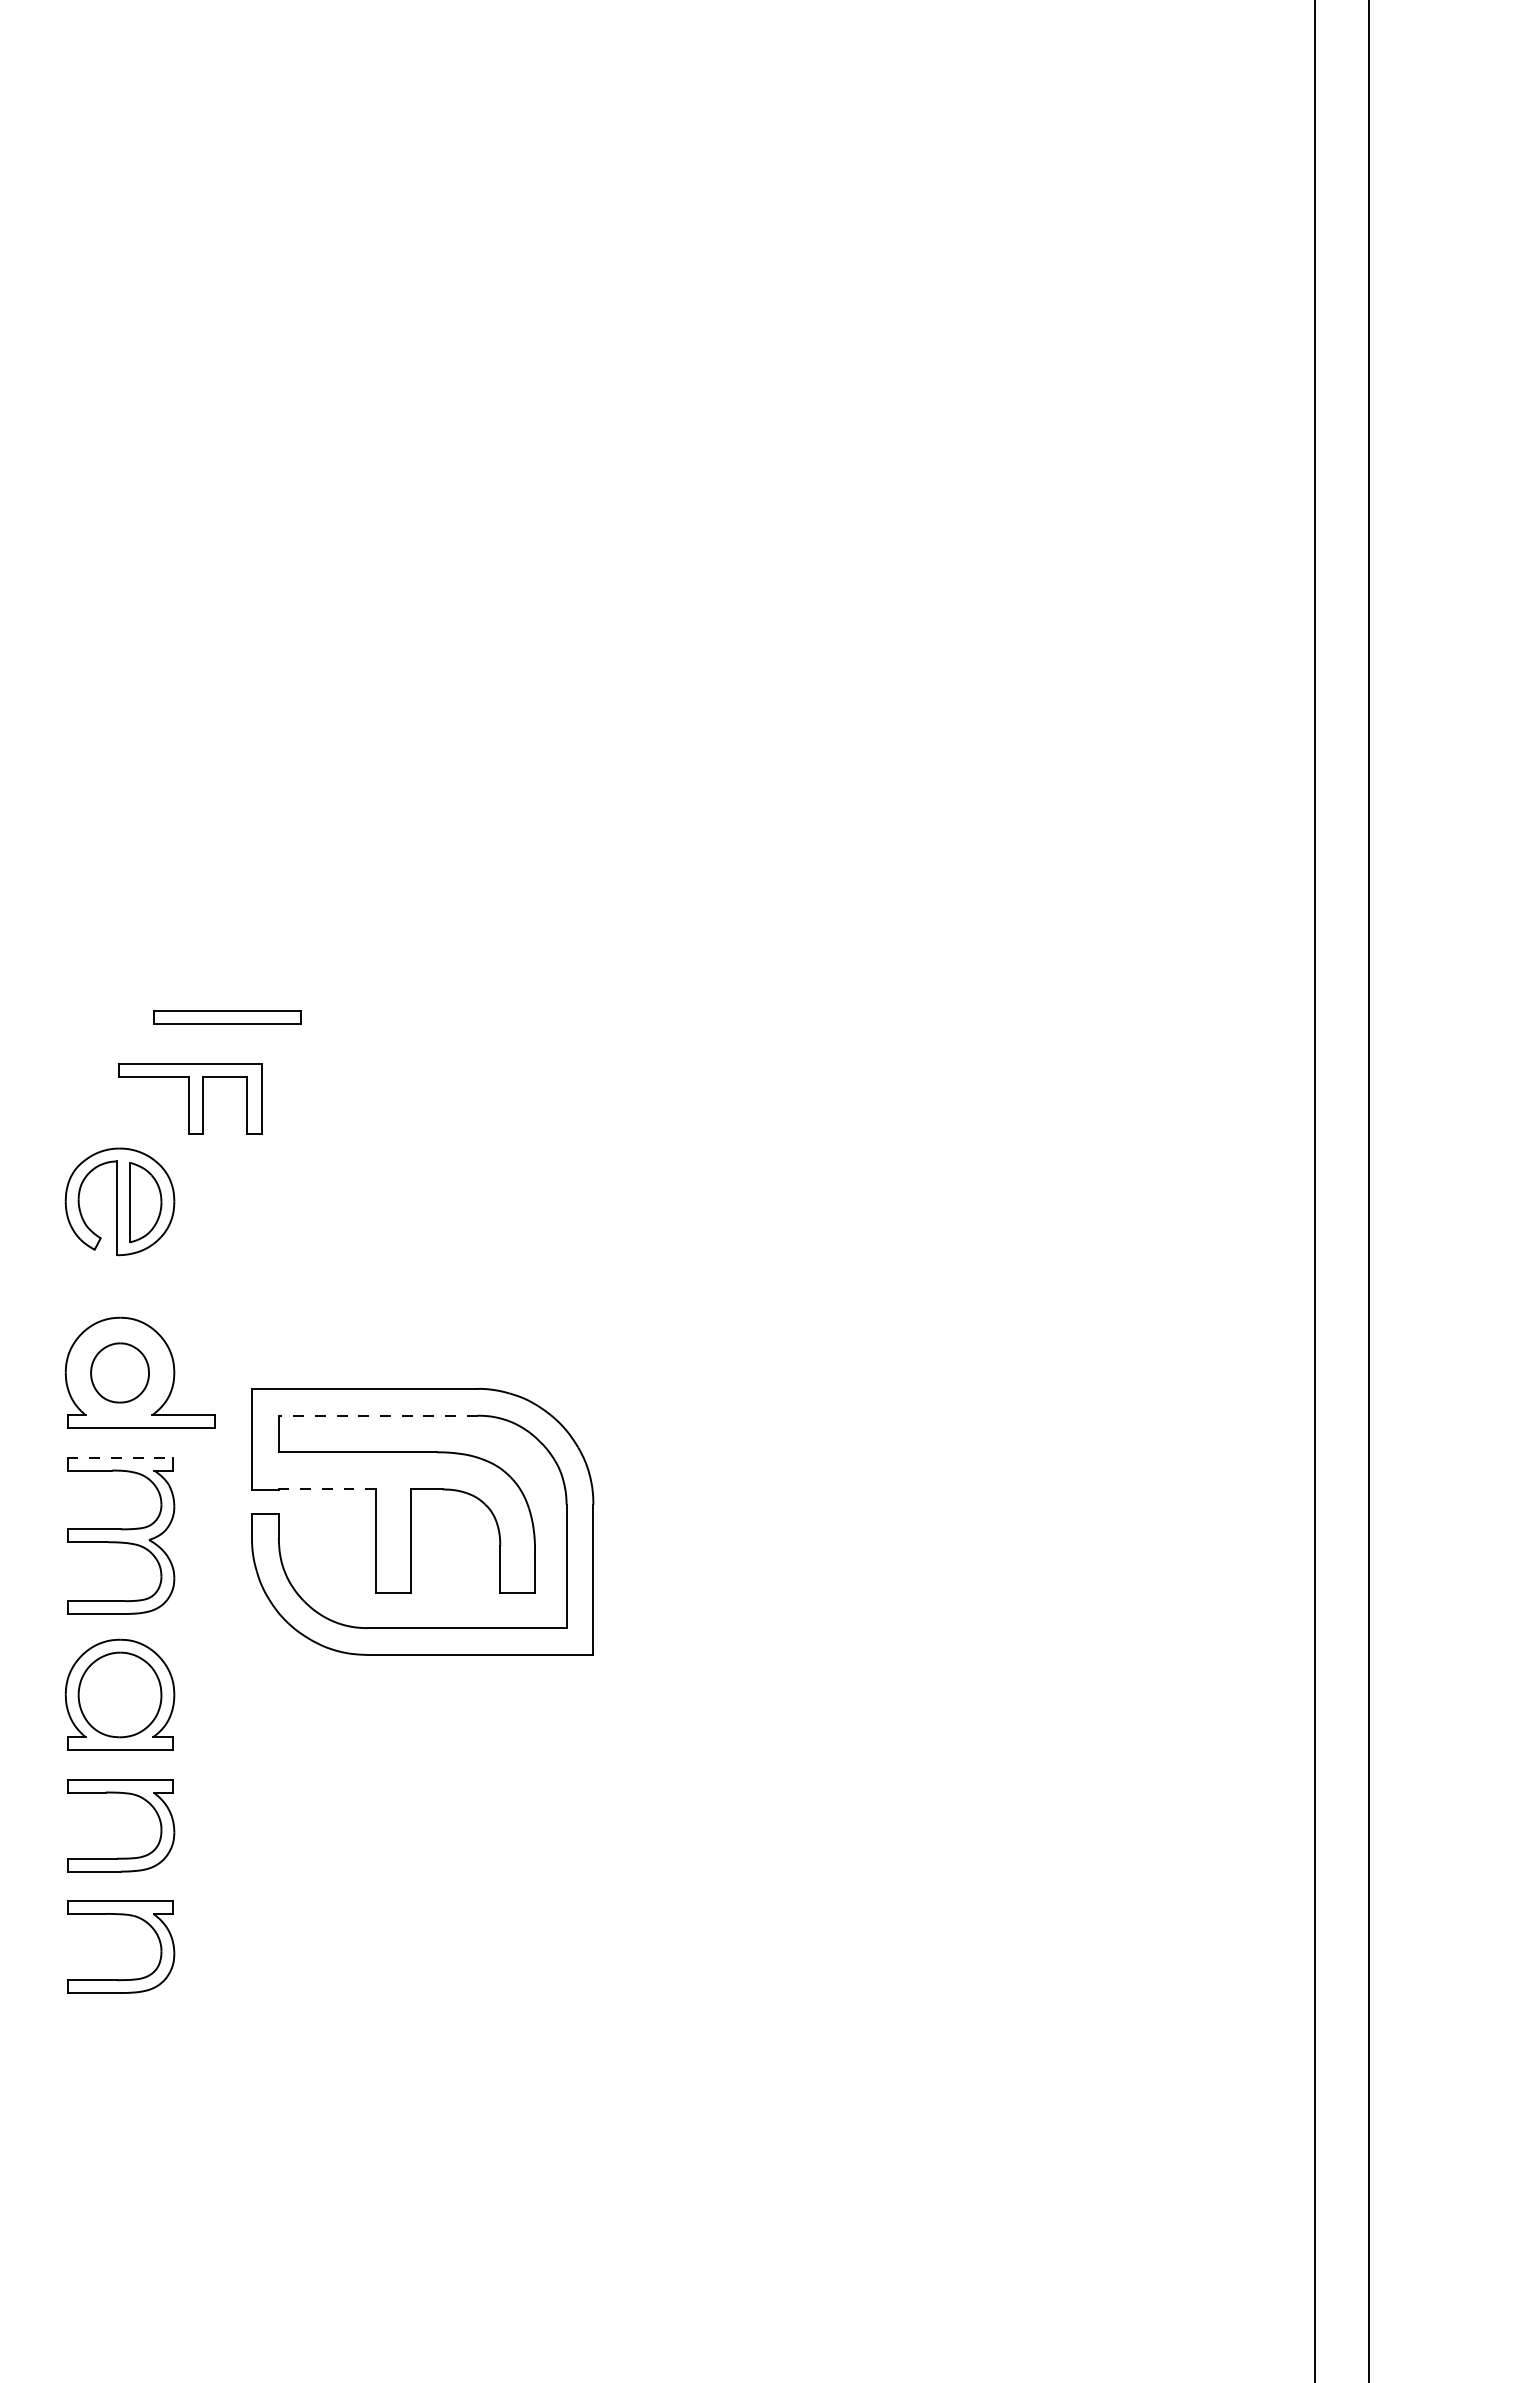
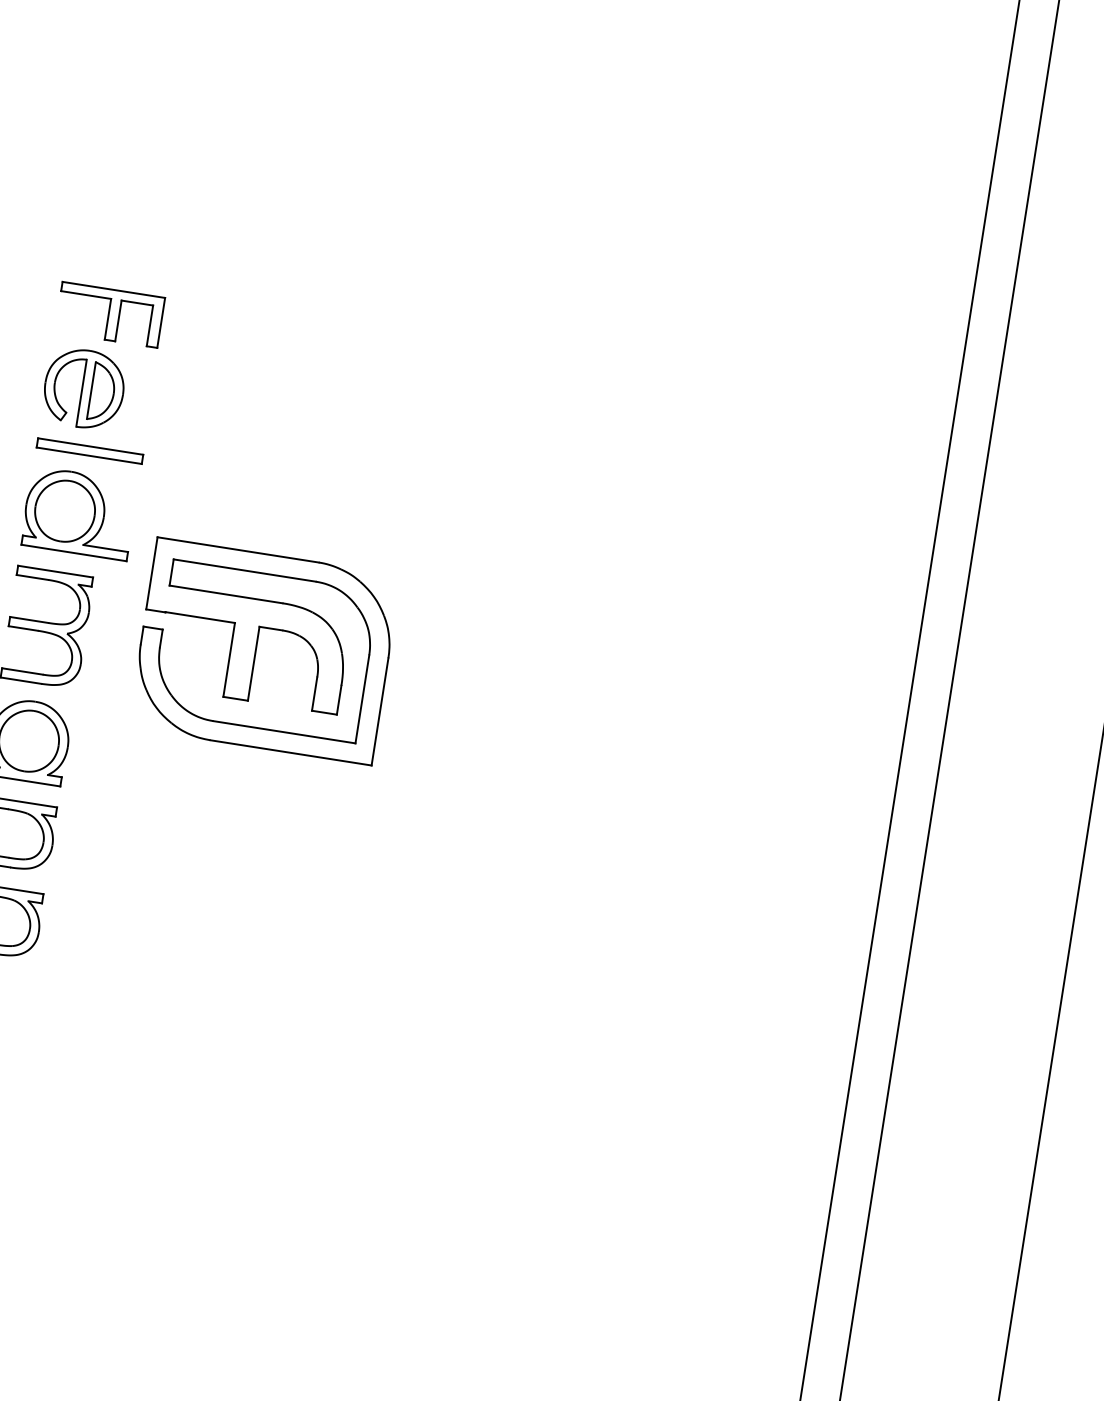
part: (227, 1017) -> (90, 451), moved
part: (190, 1098) -> (110, 314), moved
part: (119, 1372) -> (64, 510), size x1.43
line: (377, 1415) -> (244, 570), dashed -> solid
line: (120, 1457) -> (55, 571), dashed -> solid
line: (327, 1489) -> (200, 617), dashed -> solid

